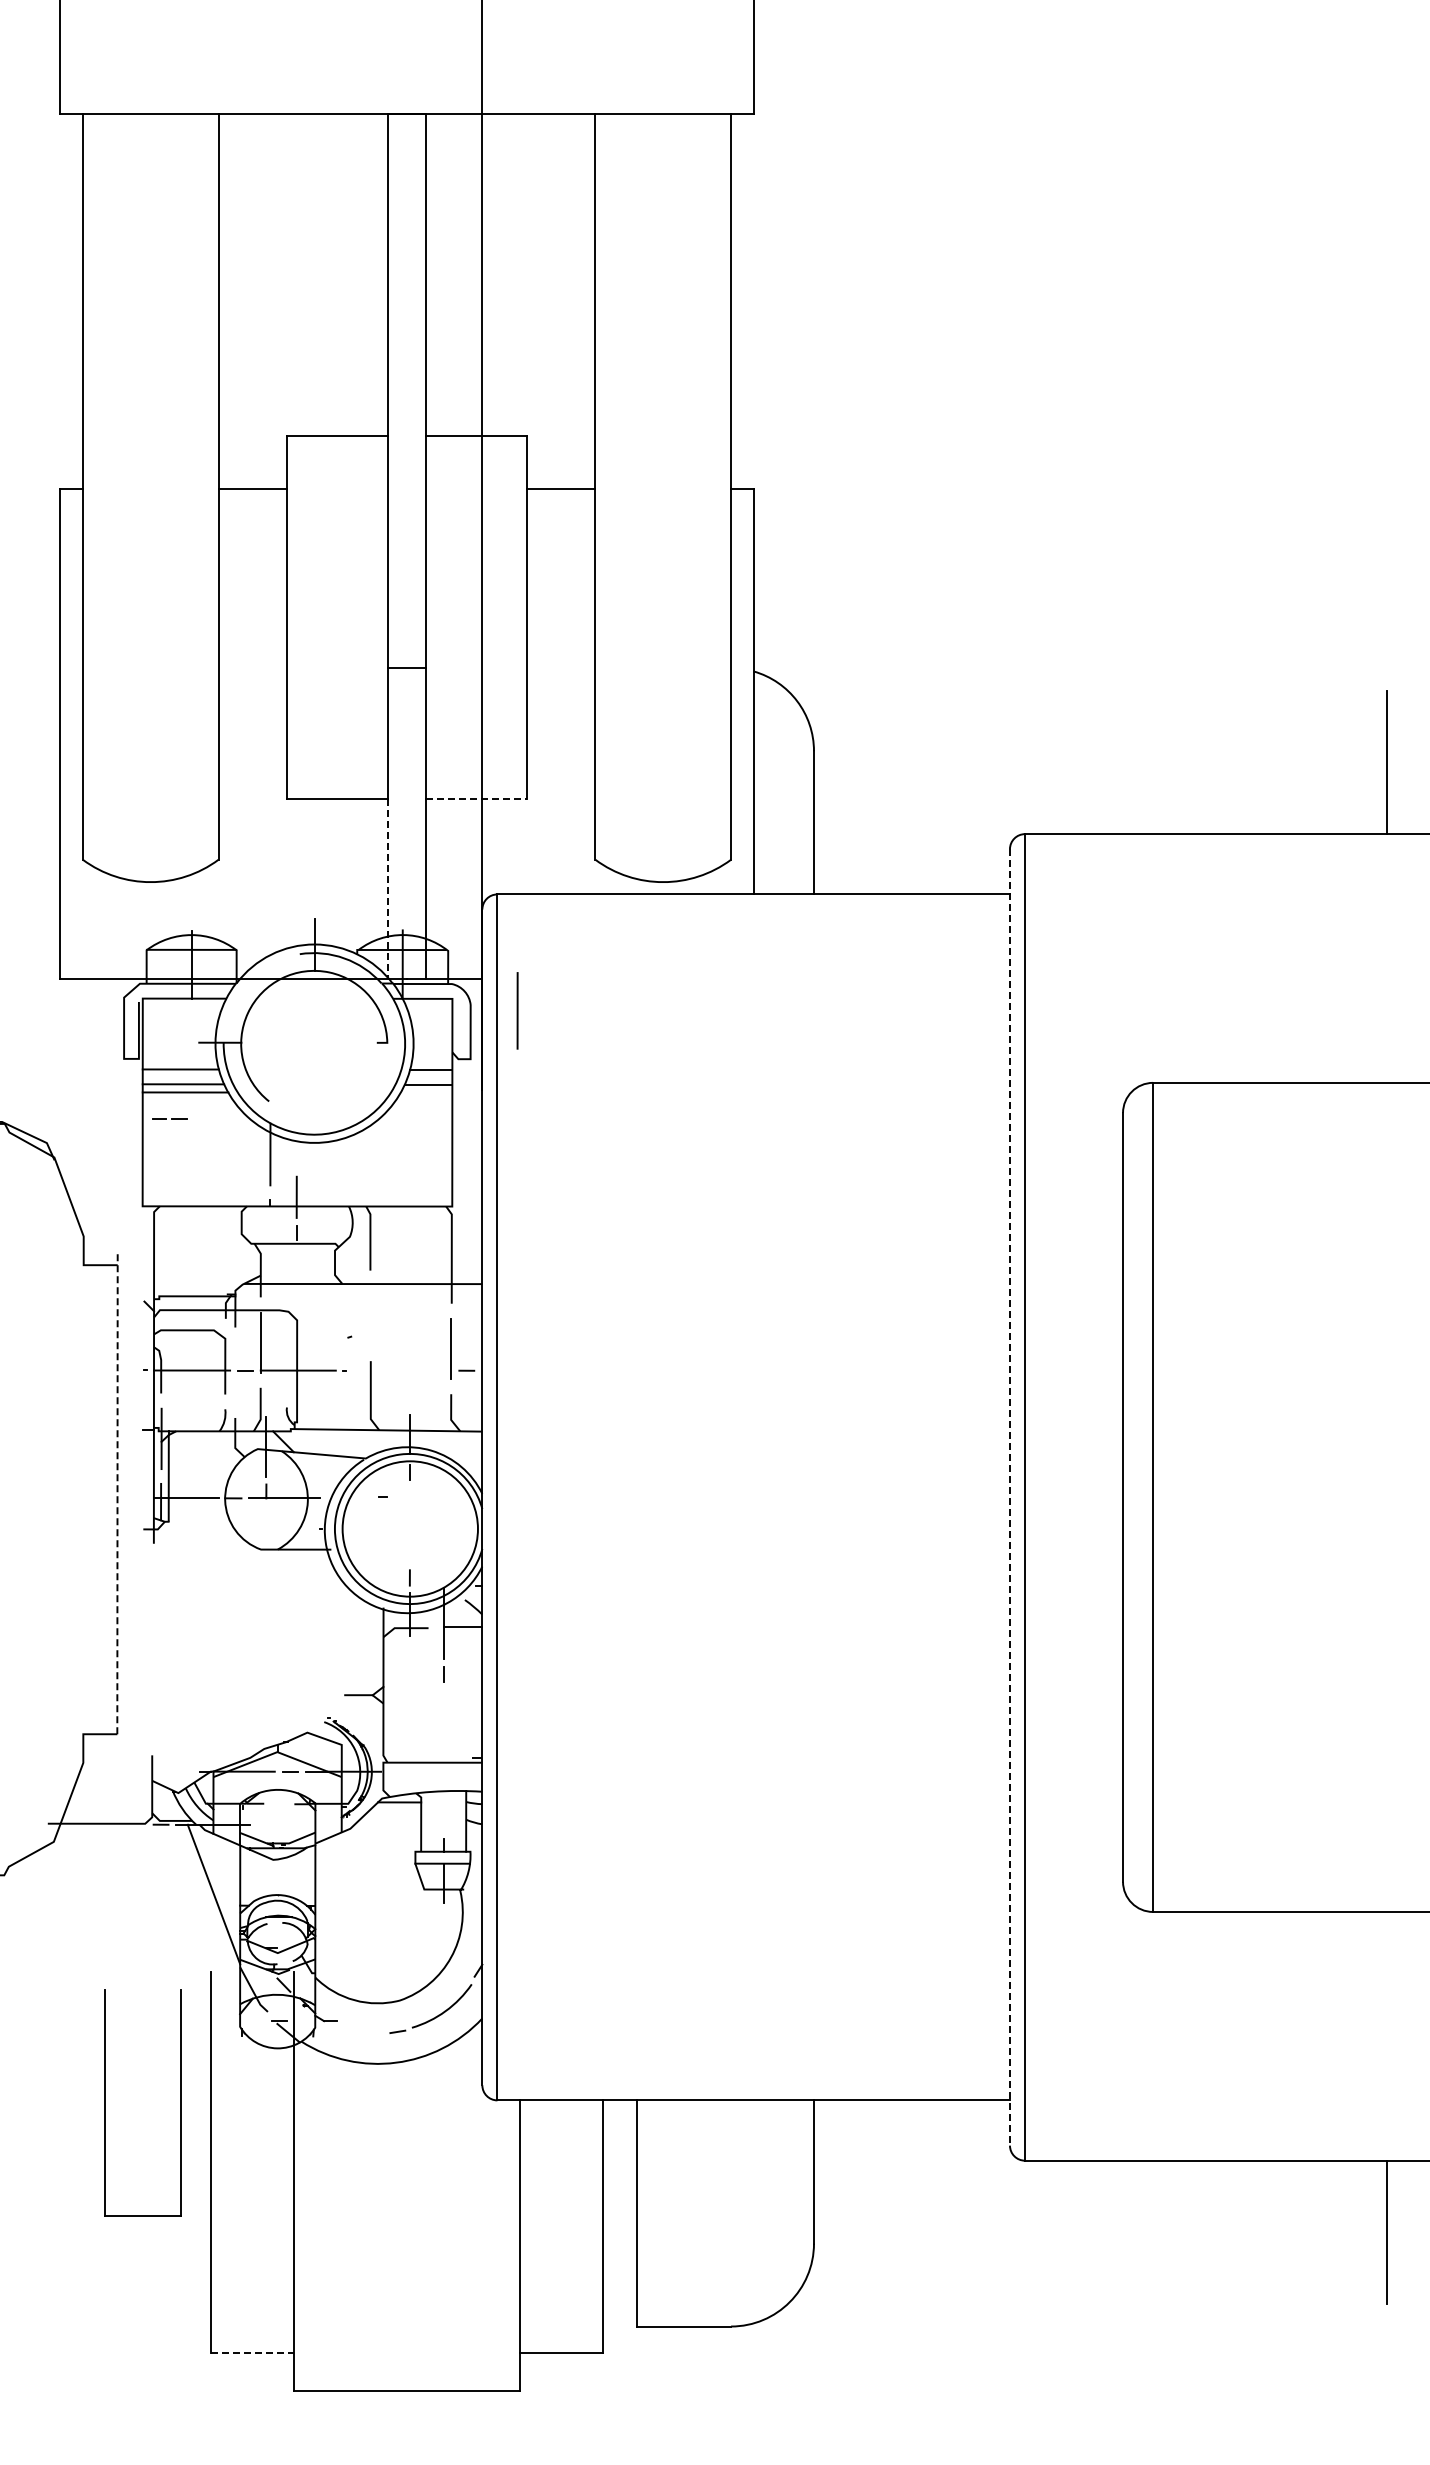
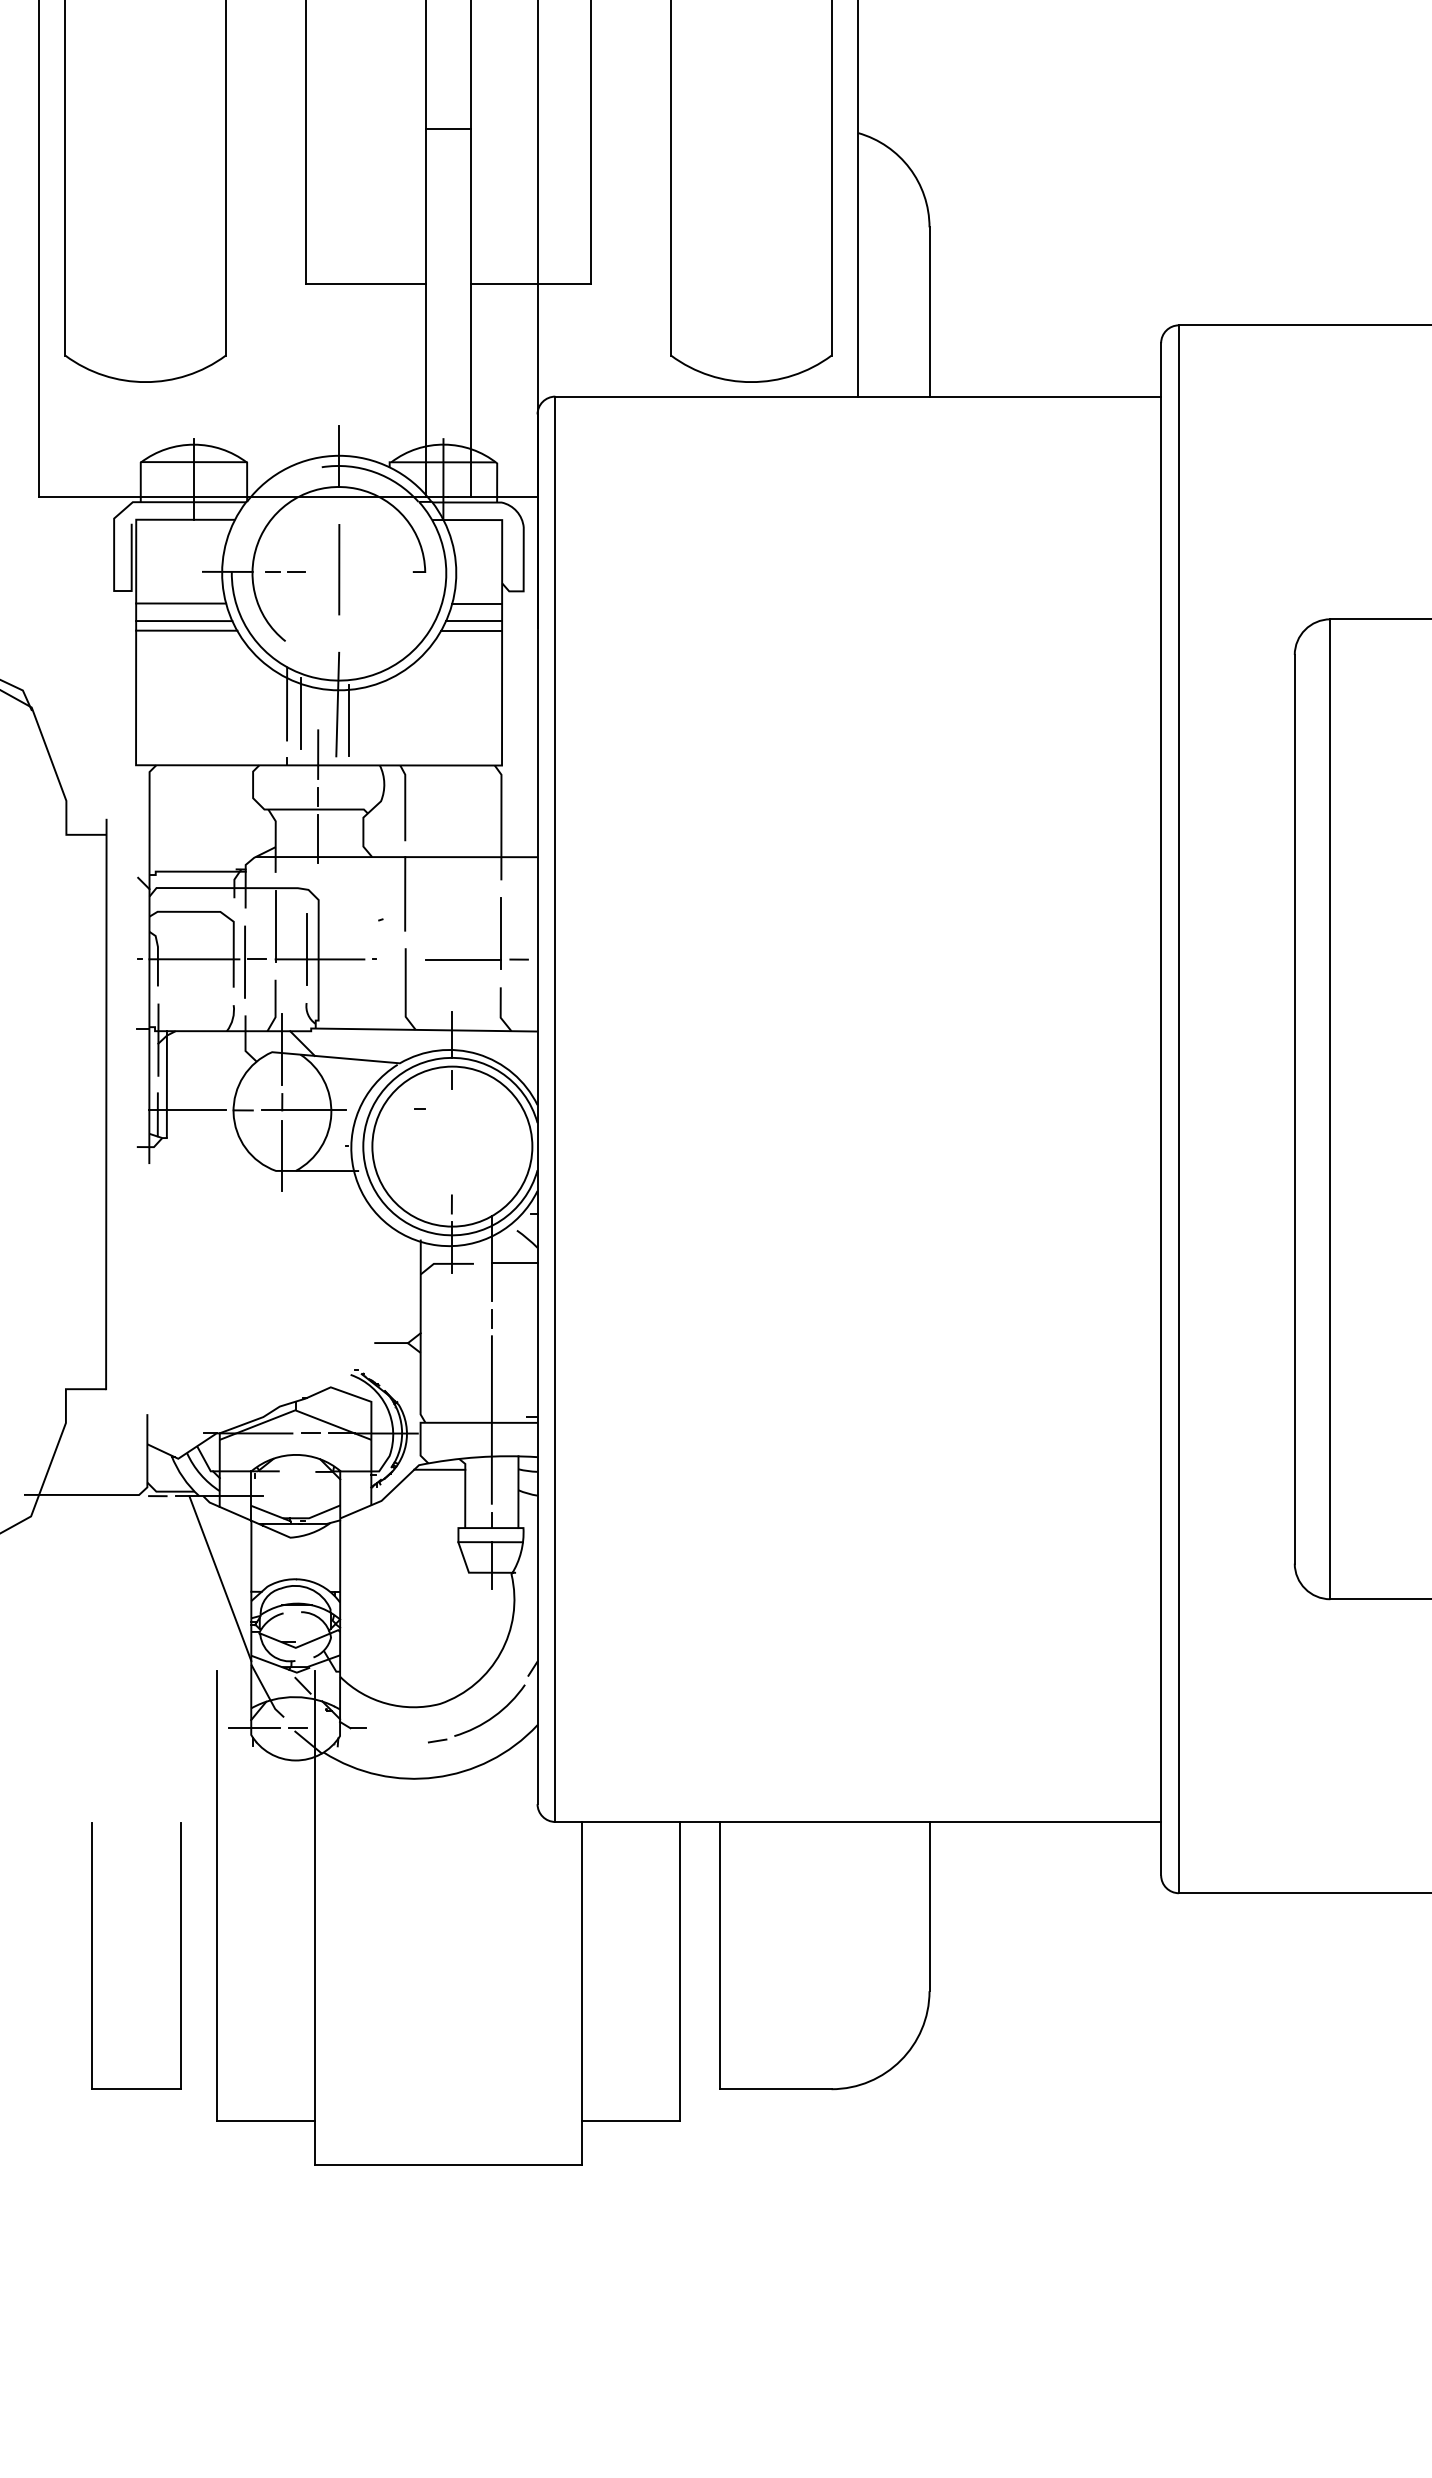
line: (476, 799) -> (530, 284), dashed -> solid
line: (388, 889) -> (426, 390), dashed -> solid
line: (517, 1010) -> (339, 569), moved
line: (426, 1092) -> (471, 630), added
line: (171, 1118) -> (287, 571), moved
line: (313, 1154) -> (337, 704), added
line: (281, 1162) -> (300, 713), added
line: (323, 1168) -> (349, 720), added
line: (296, 1268) -> (317, 838), added
line: (370, 1315) -> (405, 894), added
line: (287, 1361) -> (307, 948), added
line: (419, 1370) -> (463, 959), added
line: (234, 1372) -> (244, 961), added
line: (117, 1493) -> (106, 1104), dashed -> solid
line: (1009, 1497) -> (1160, 1109), dashed -> solid
line: (266, 1536) -> (282, 1155), added
line: (443, 1760) -> (491, 1420), added
line: (242, 2021) -> (254, 1728), added
part: (105, 2102) -> (92, 1955), moved
line: (252, 2353) -> (265, 2121), dashed -> solid

